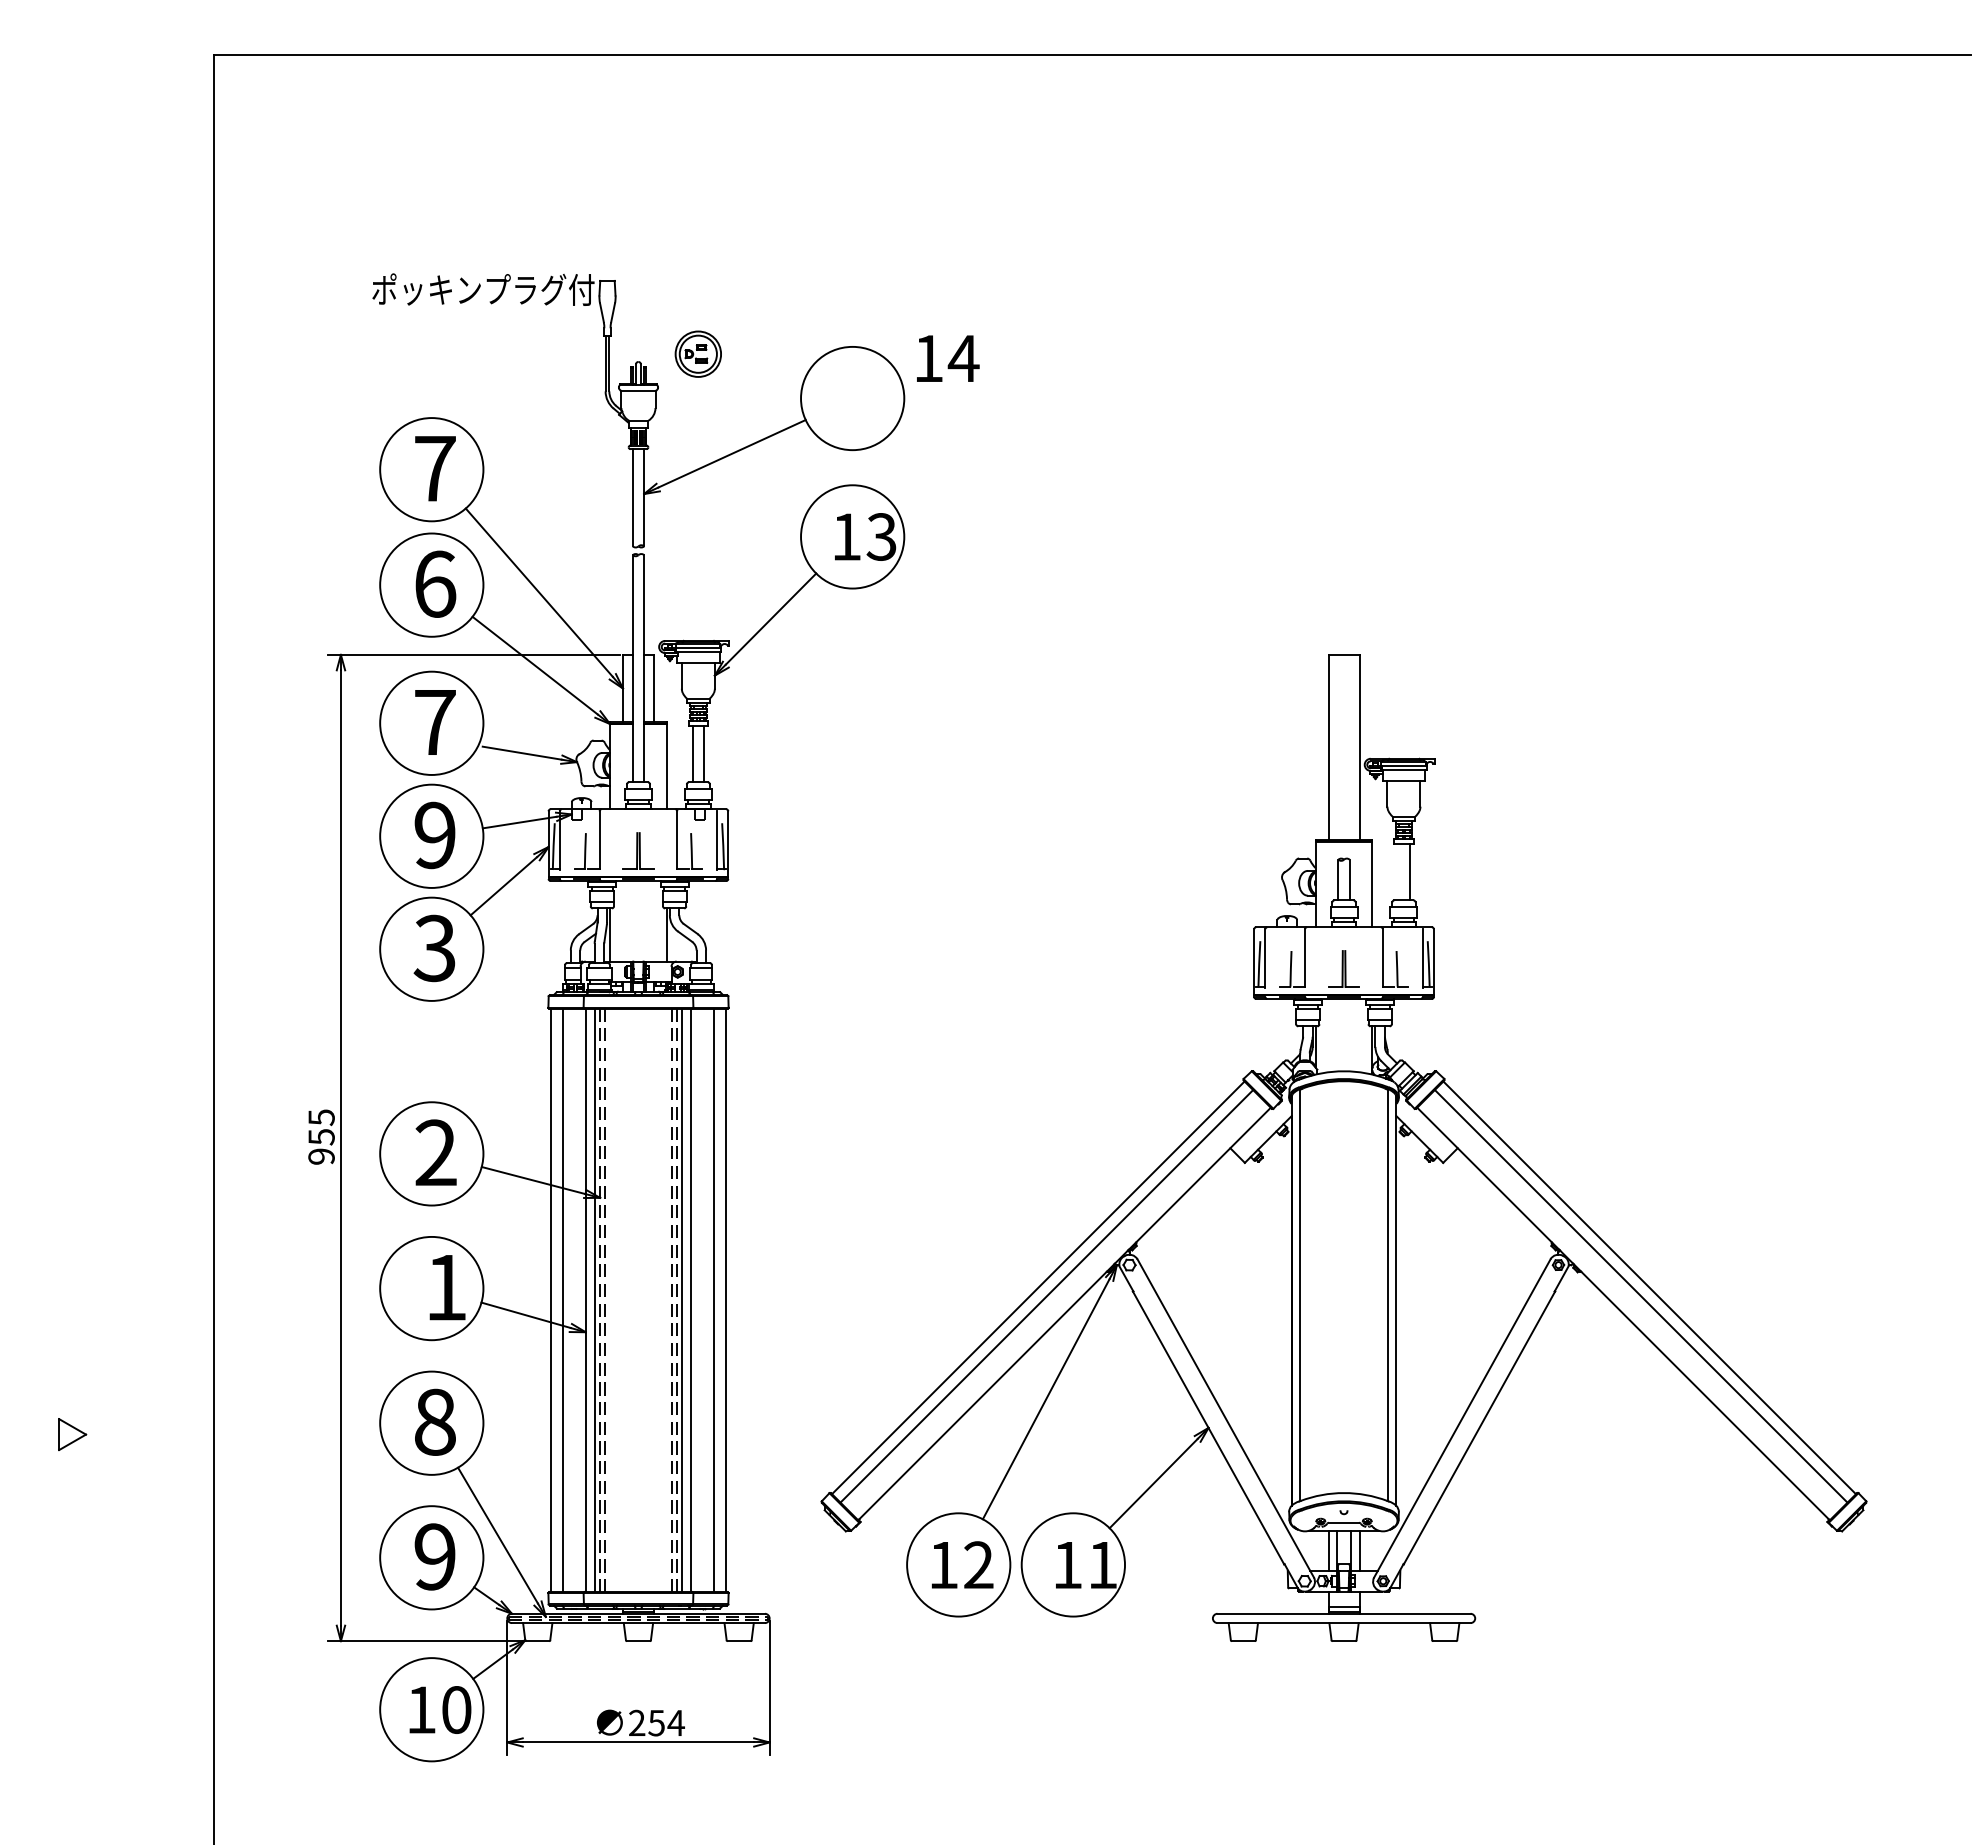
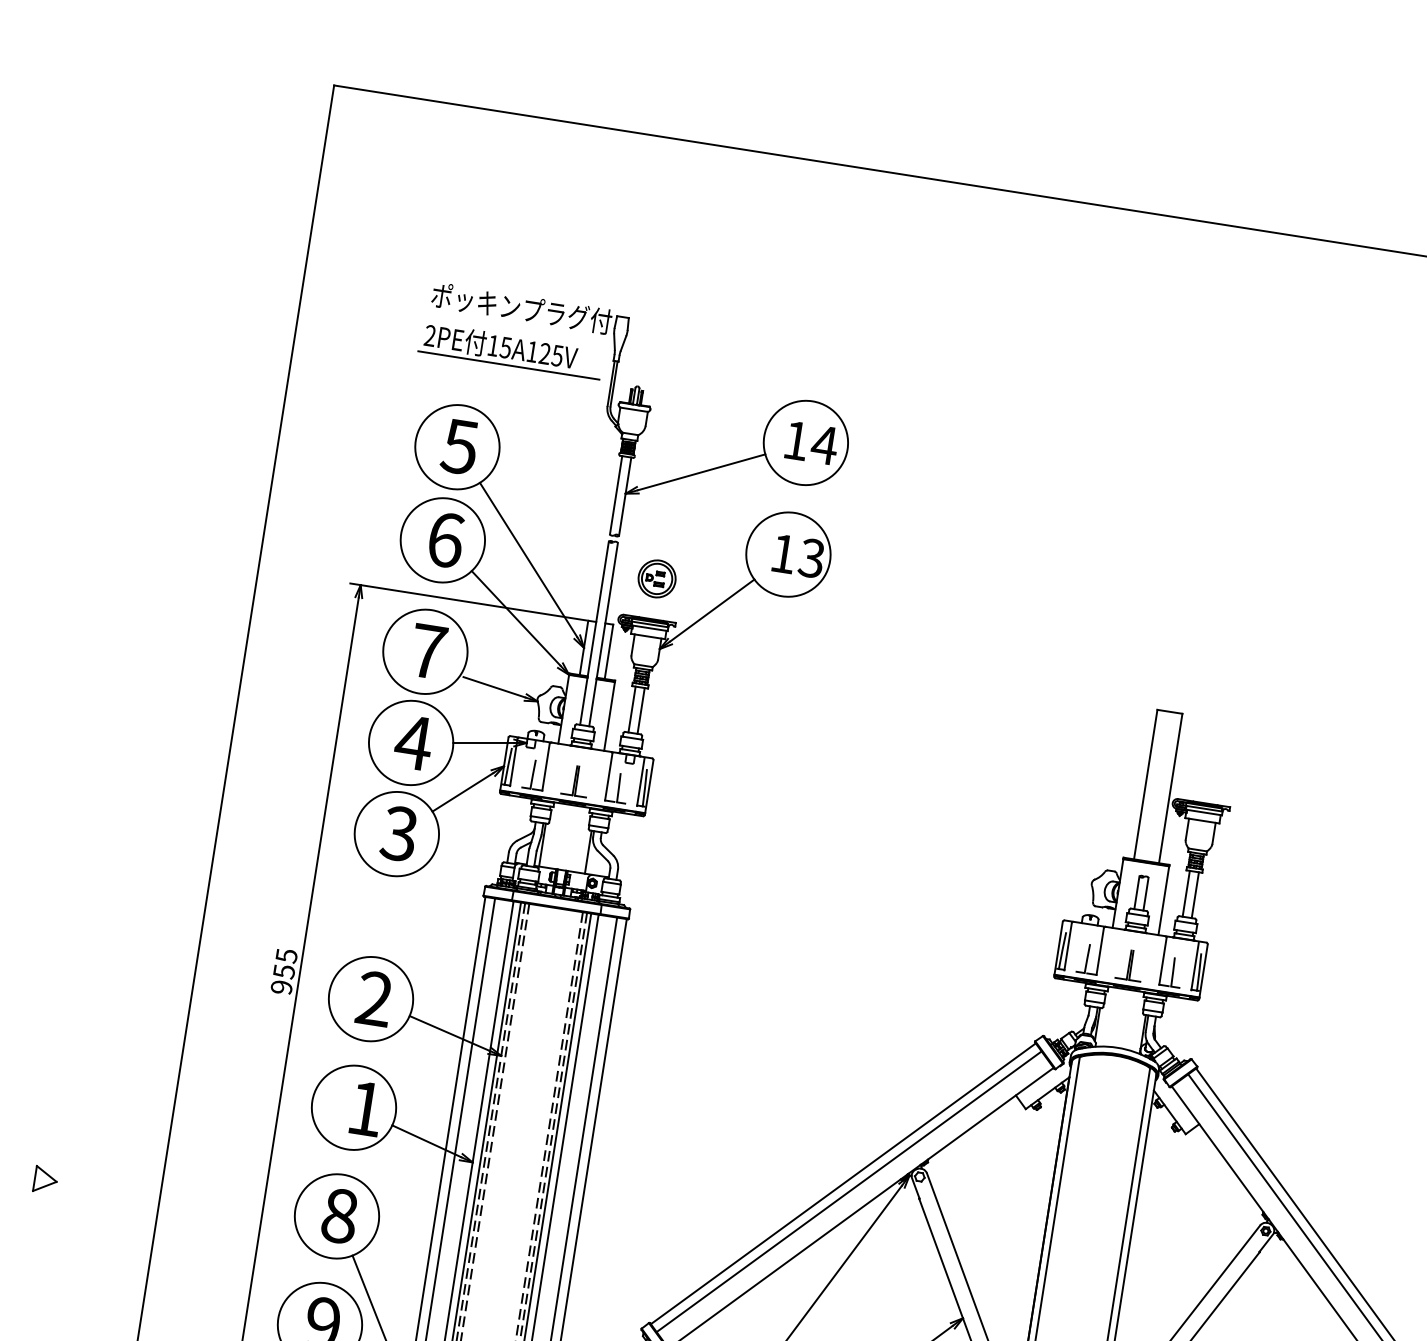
part: (478, 342) -> (511, 350), added
part: (697, 353) -> (656, 578), moved
text: (948, 358) -> (812, 443), moved
text: (434, 469) -> (459, 447), 7 -> 5
text: (434, 835) -> (413, 742), 9 -> 4
line: (1398, 871) -> (1186, 893), added

